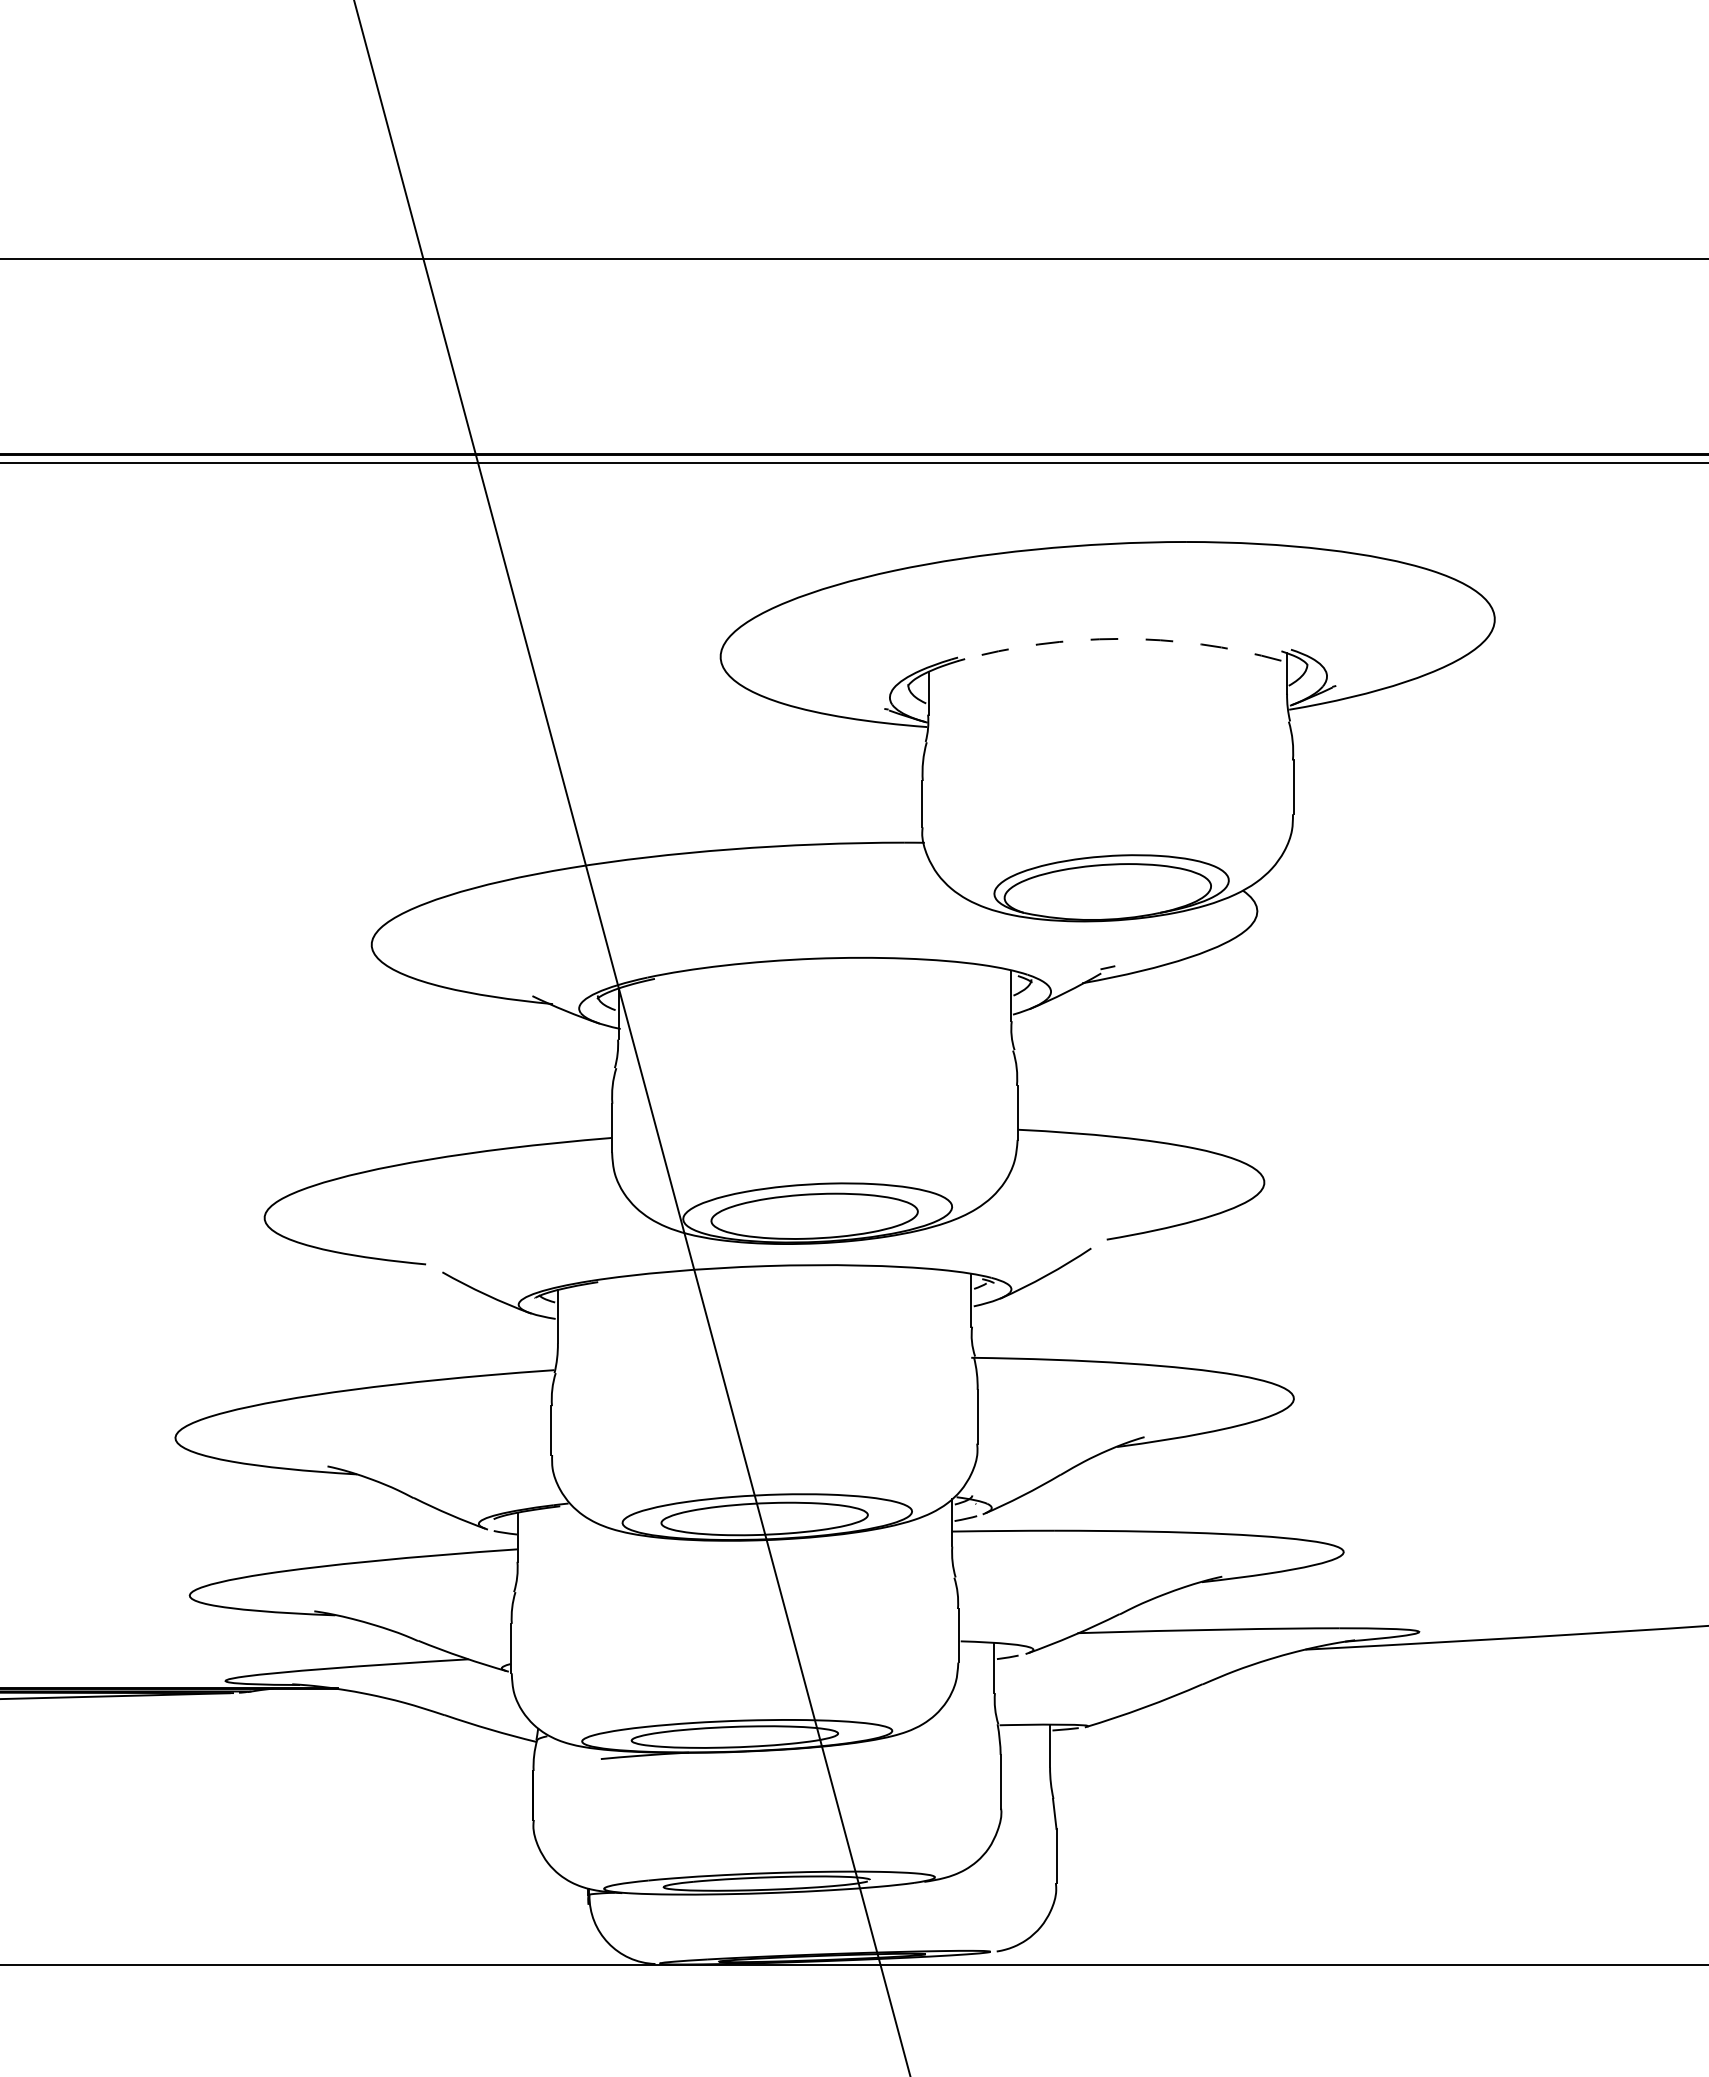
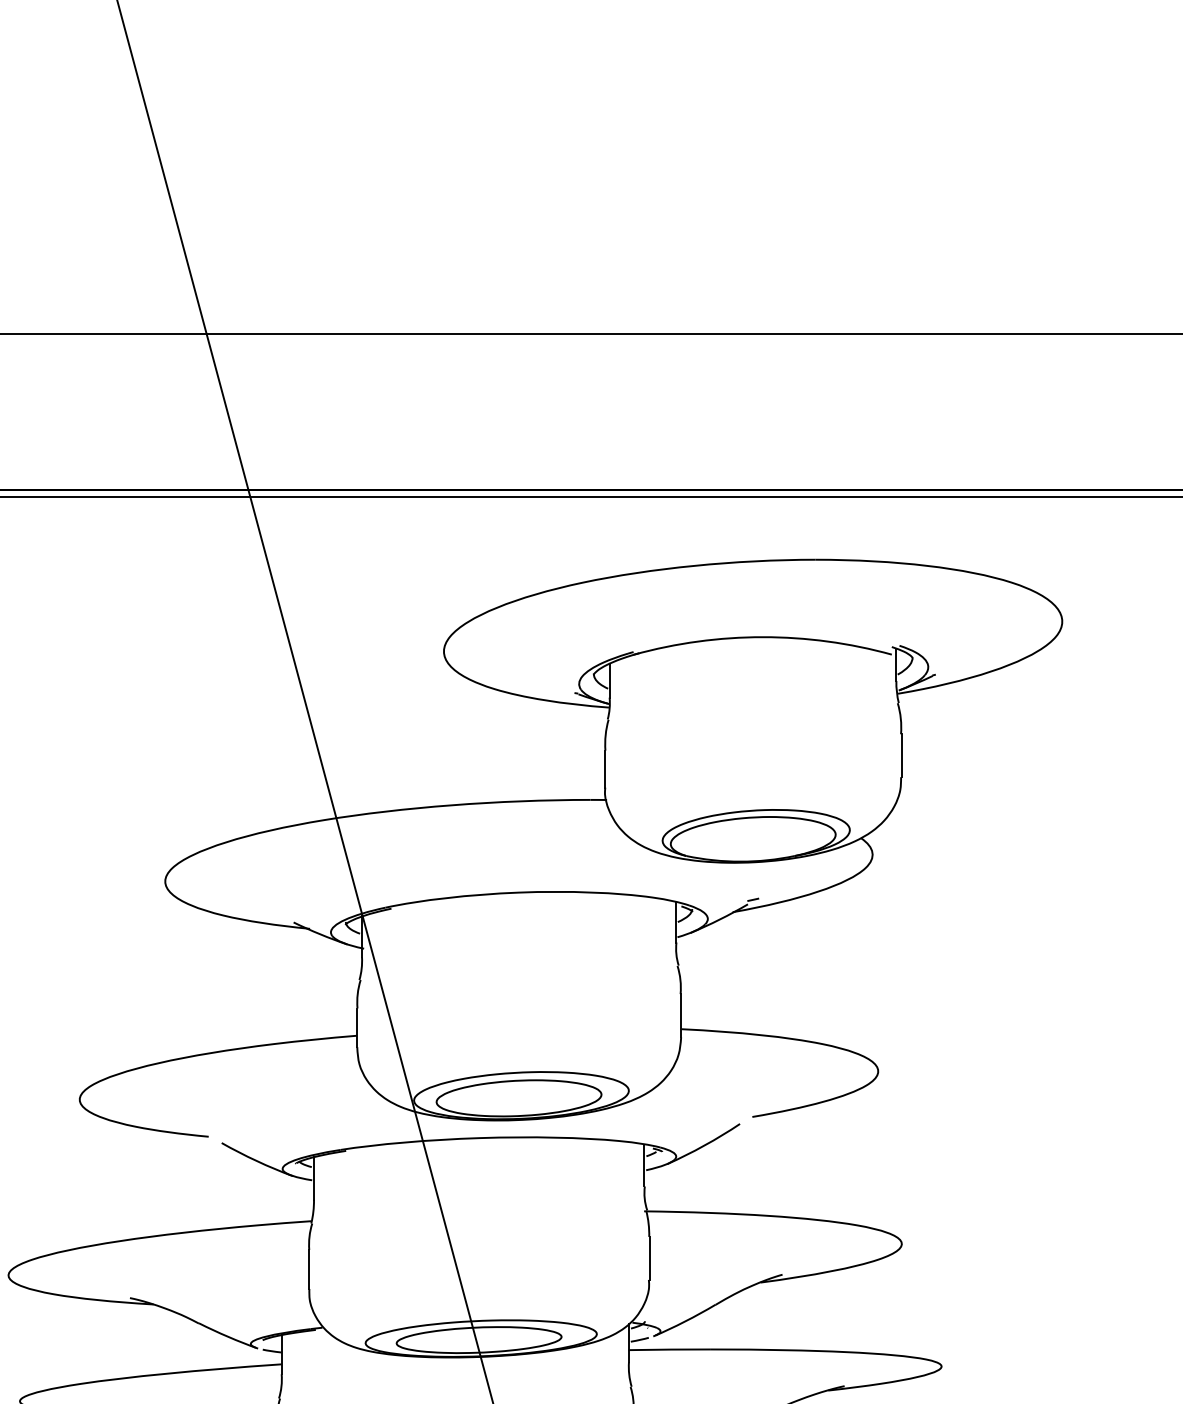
arc: (1120, 638) -> (763, 636), dashed -> solid

